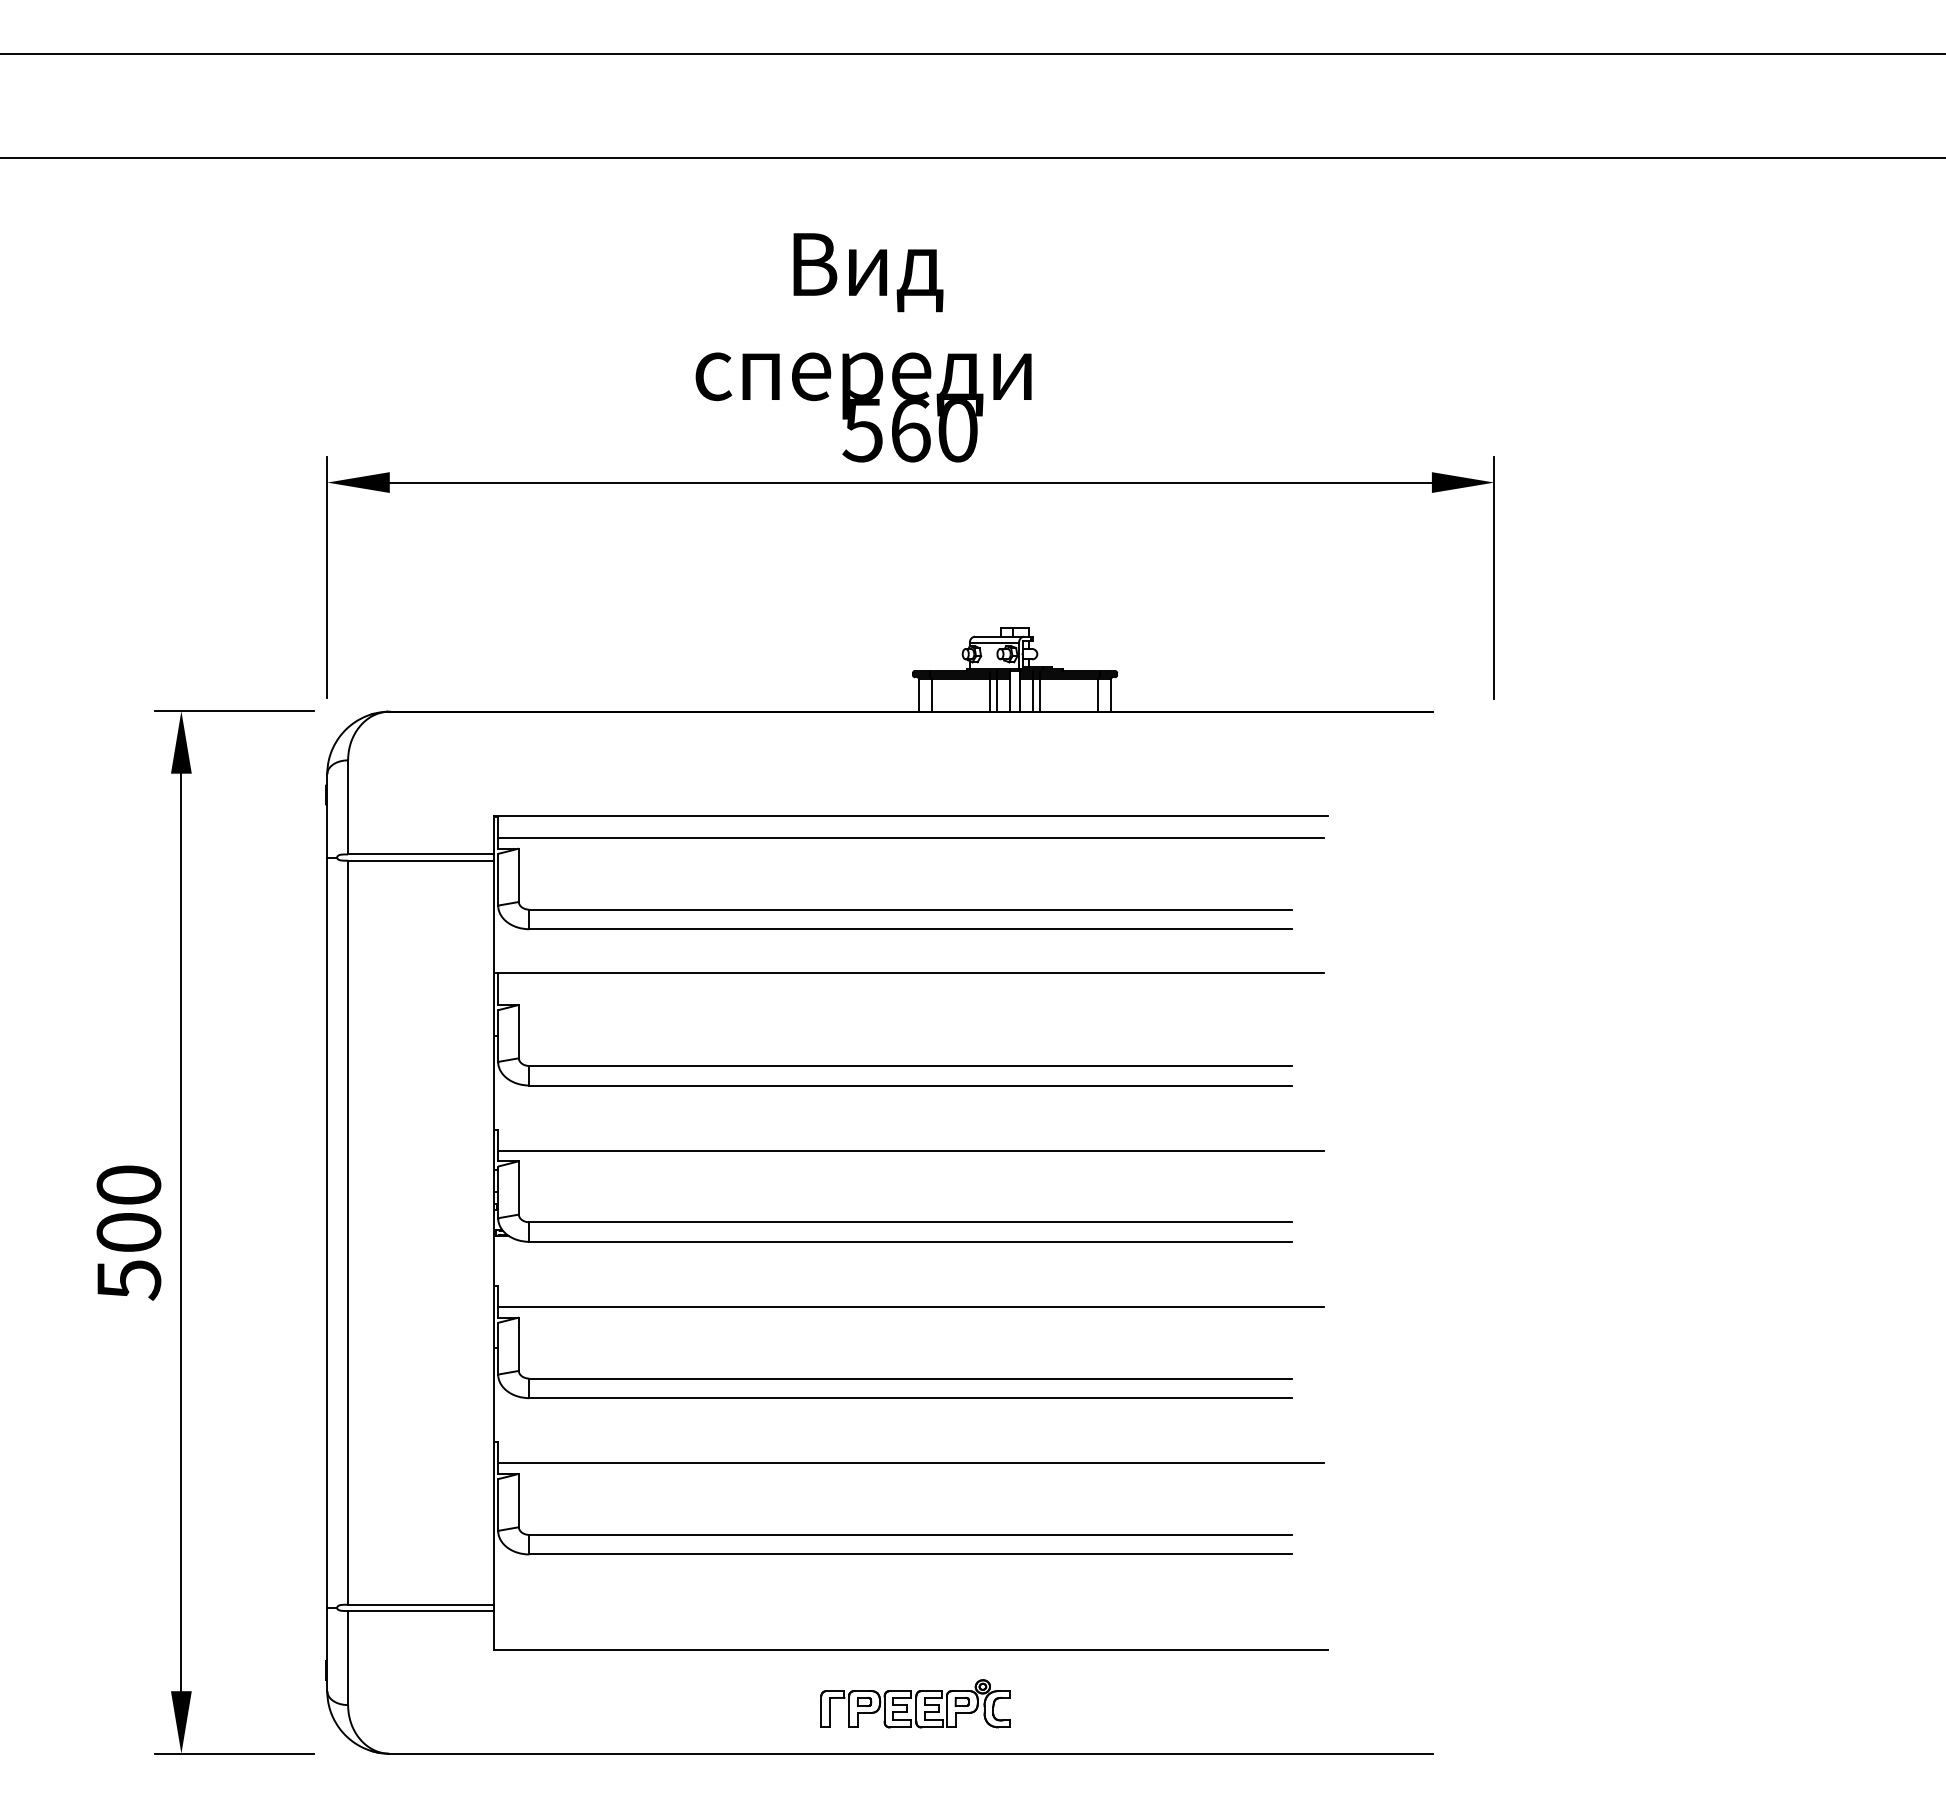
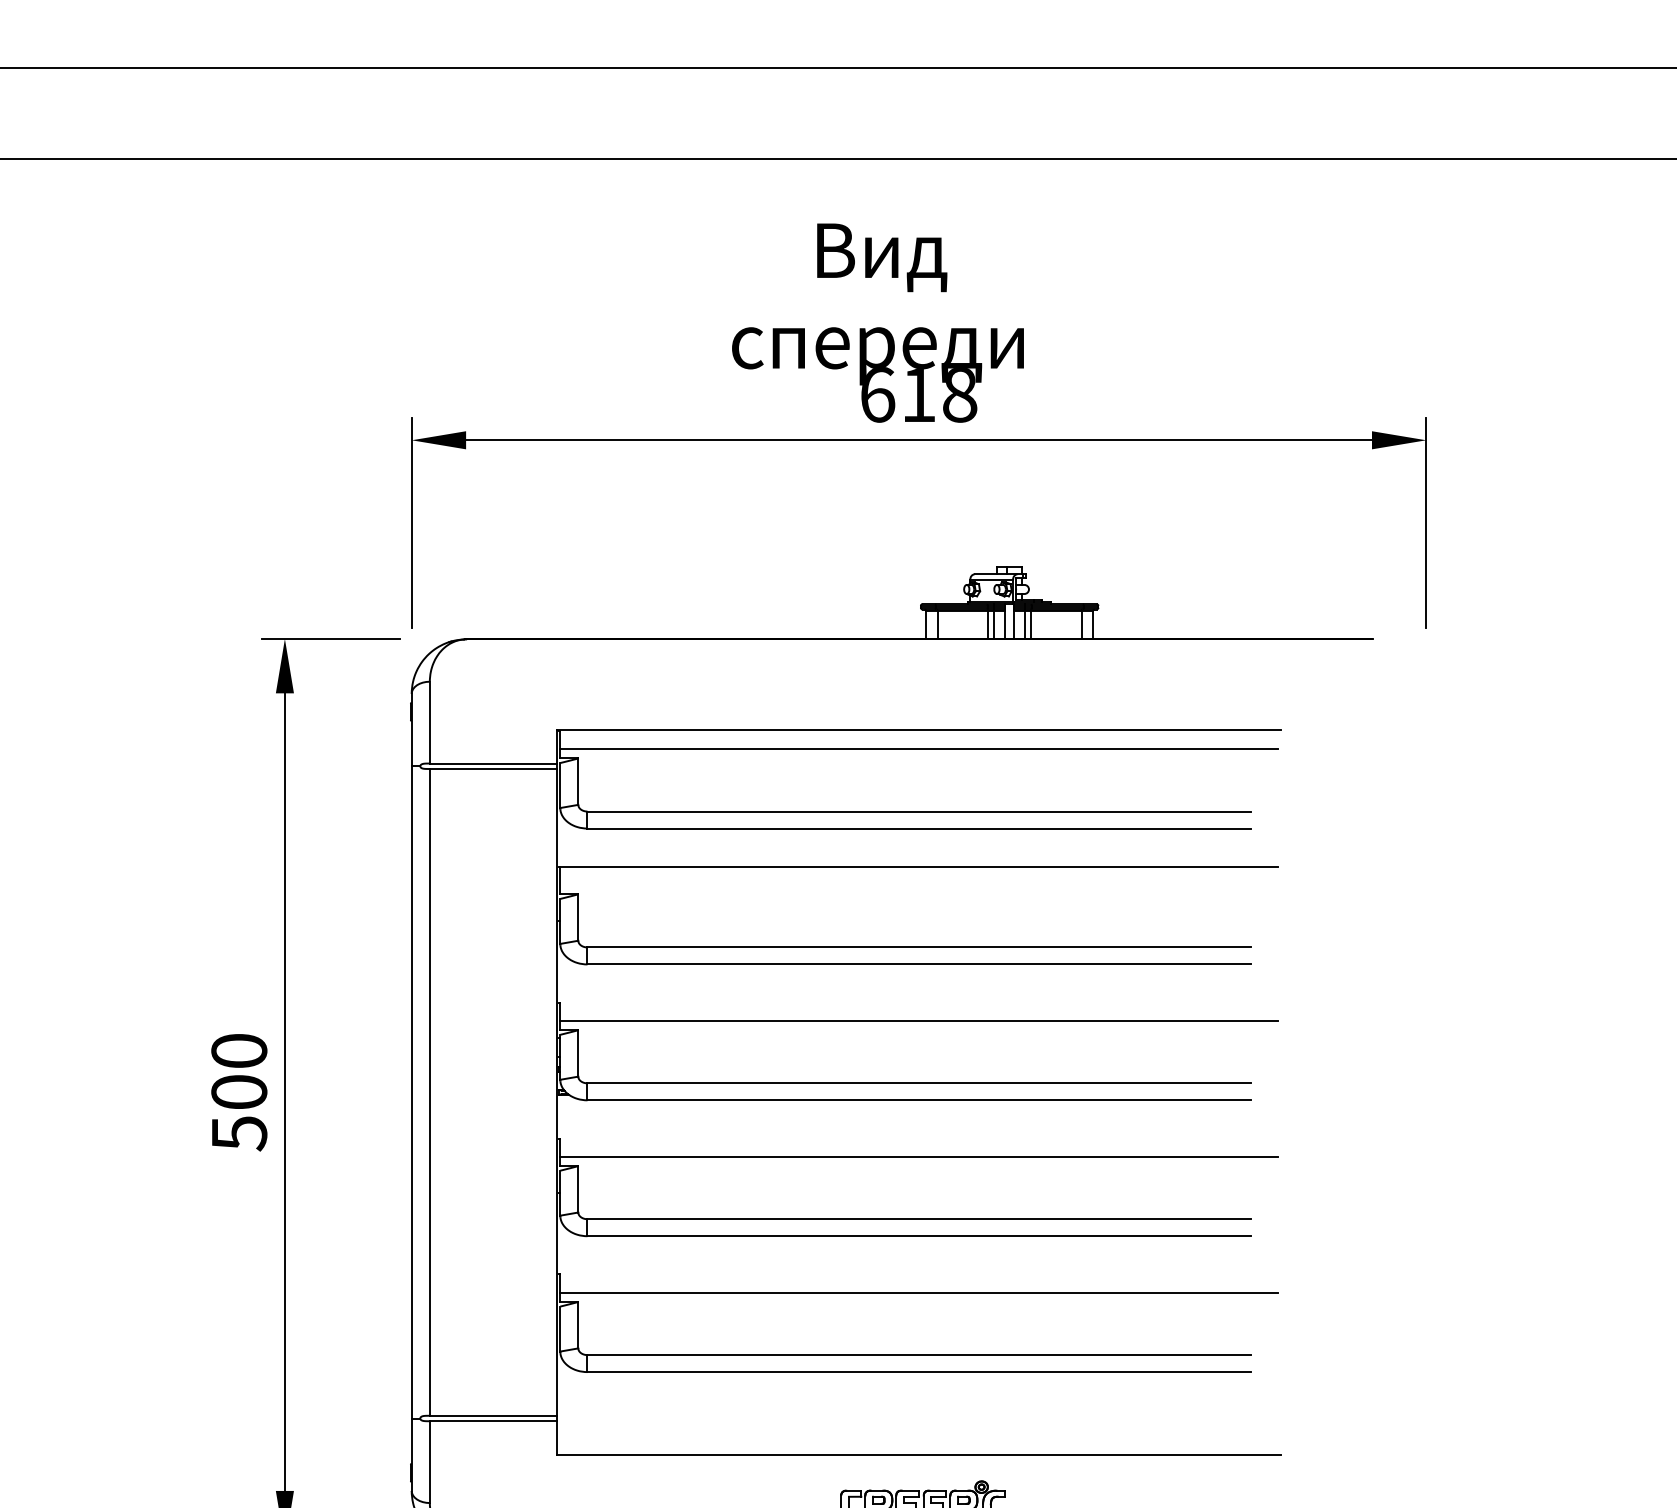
text: (909, 430) -> (917, 395), 560 -> 618

